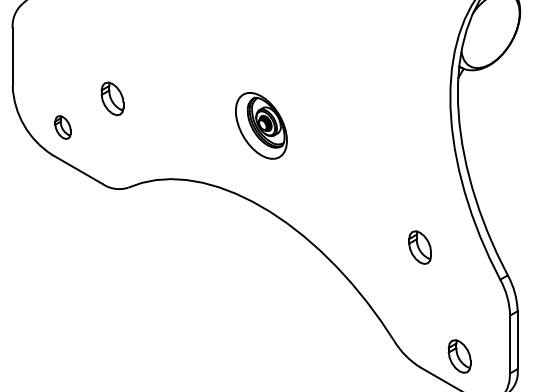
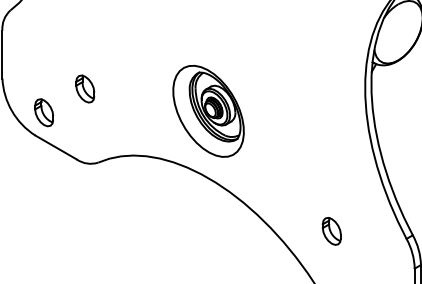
part: (261, 125) -> (208, 111), size x1.67
part: (62, 127) -> (43, 112), size x1.43
part: (419, 247) -> (331, 231), moved

